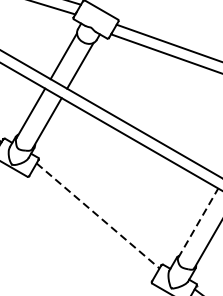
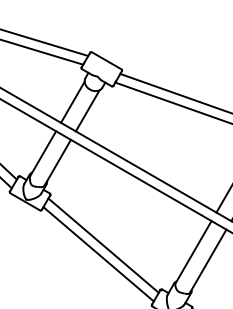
line: (97, 215) -> (103, 245), dashed -> solid
line: (198, 223) -> (193, 252), dashed -> solid
line: (92, 225) -> (98, 254), added

